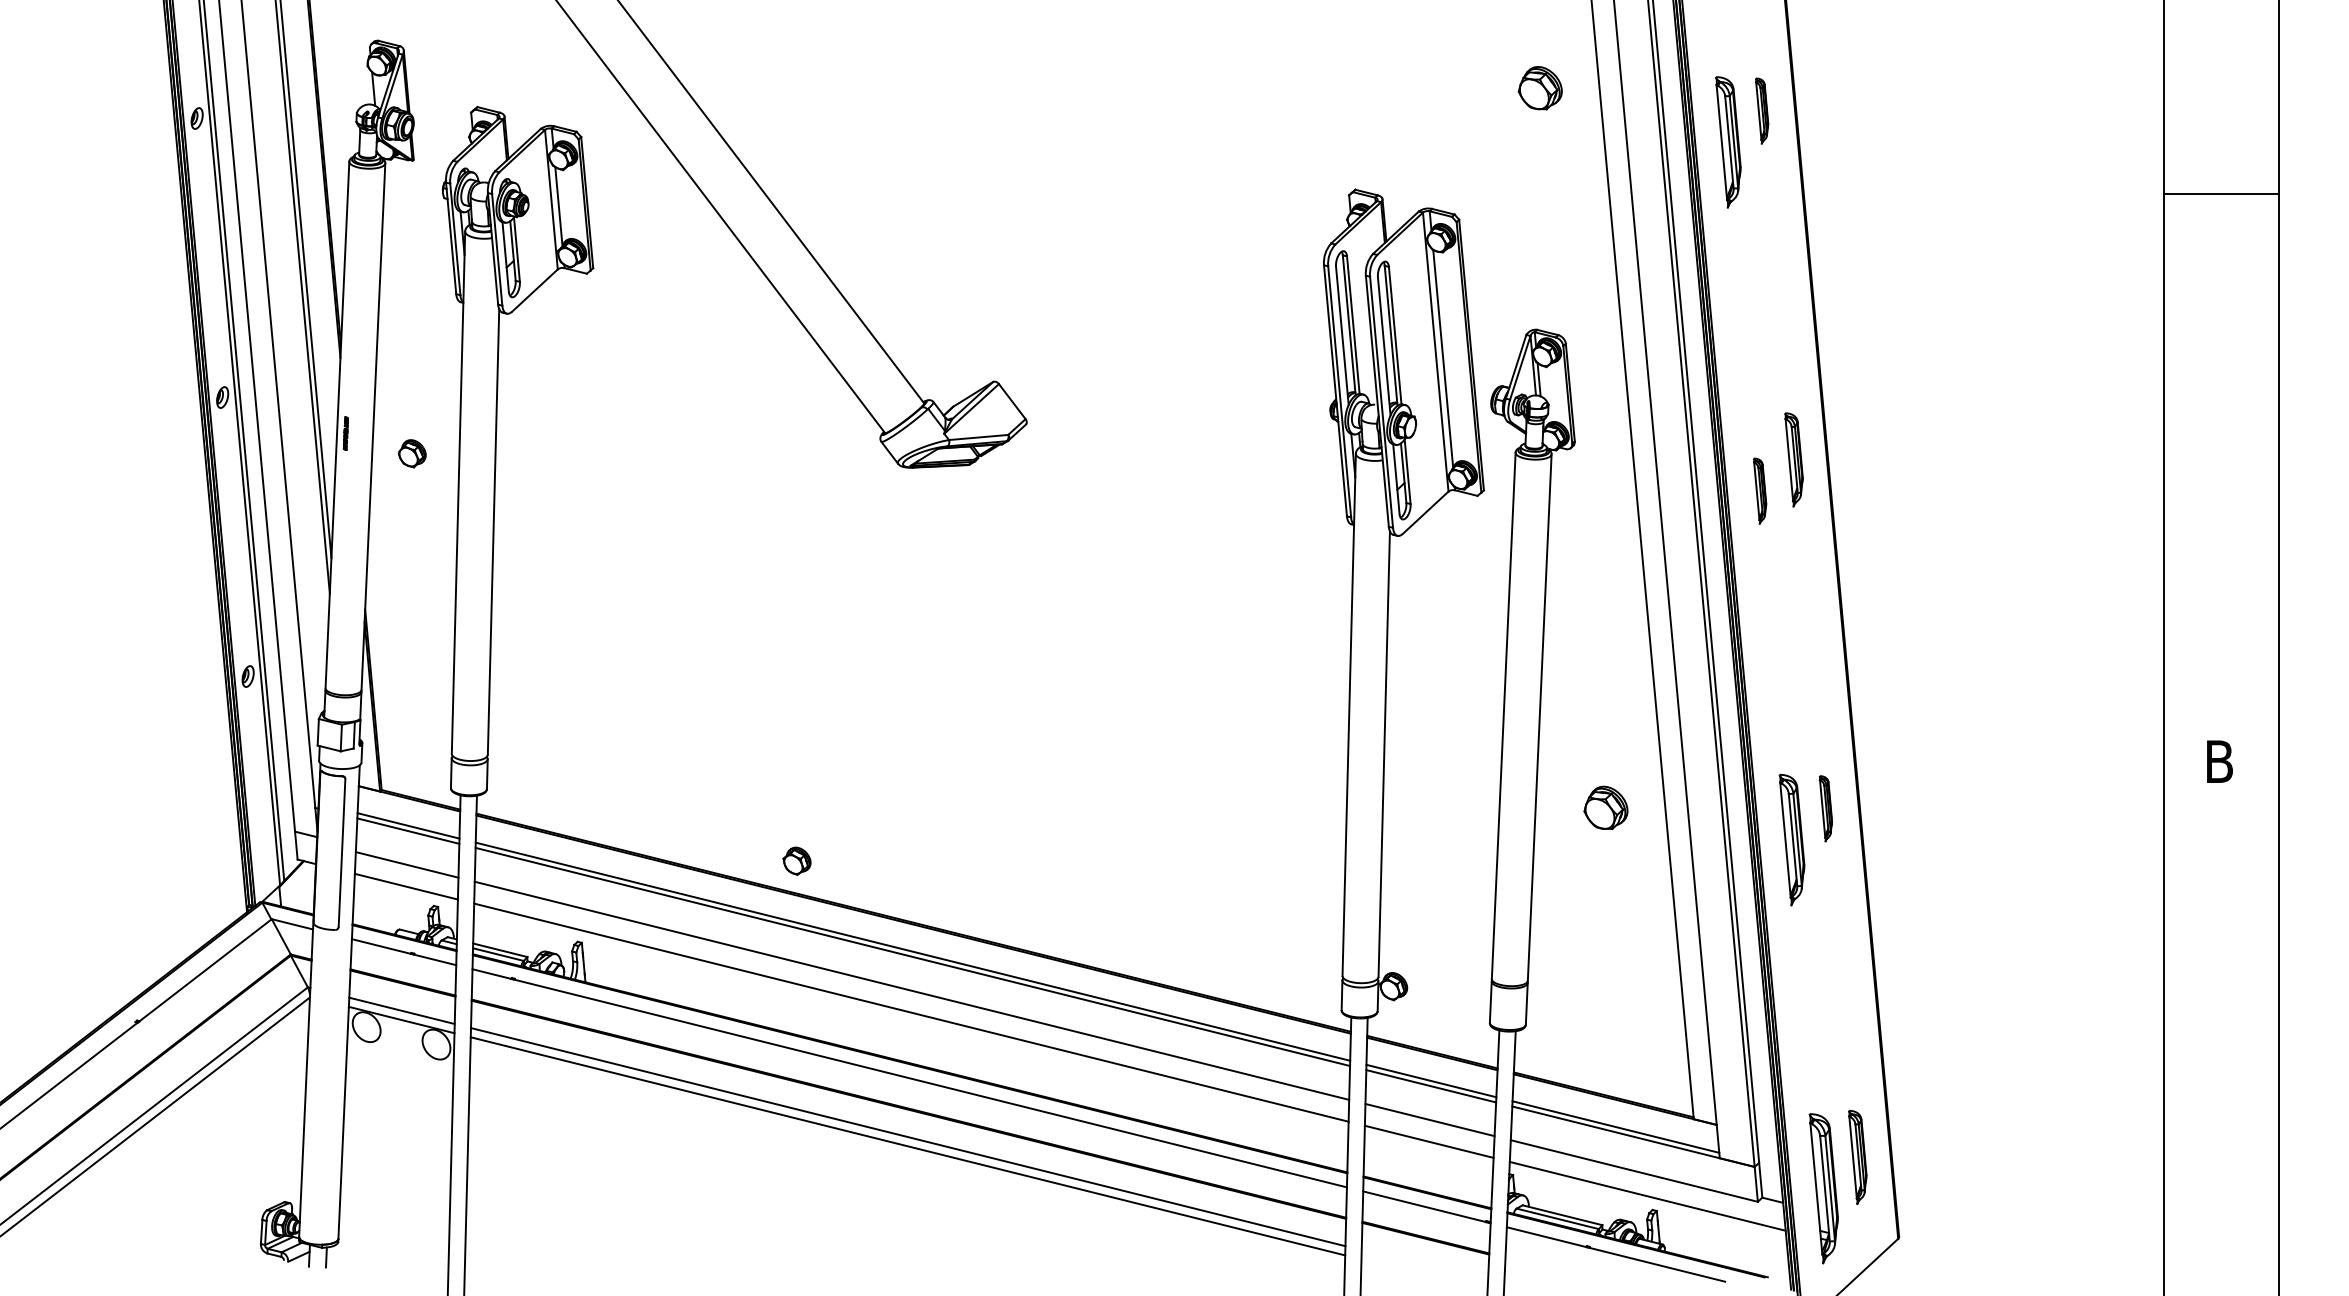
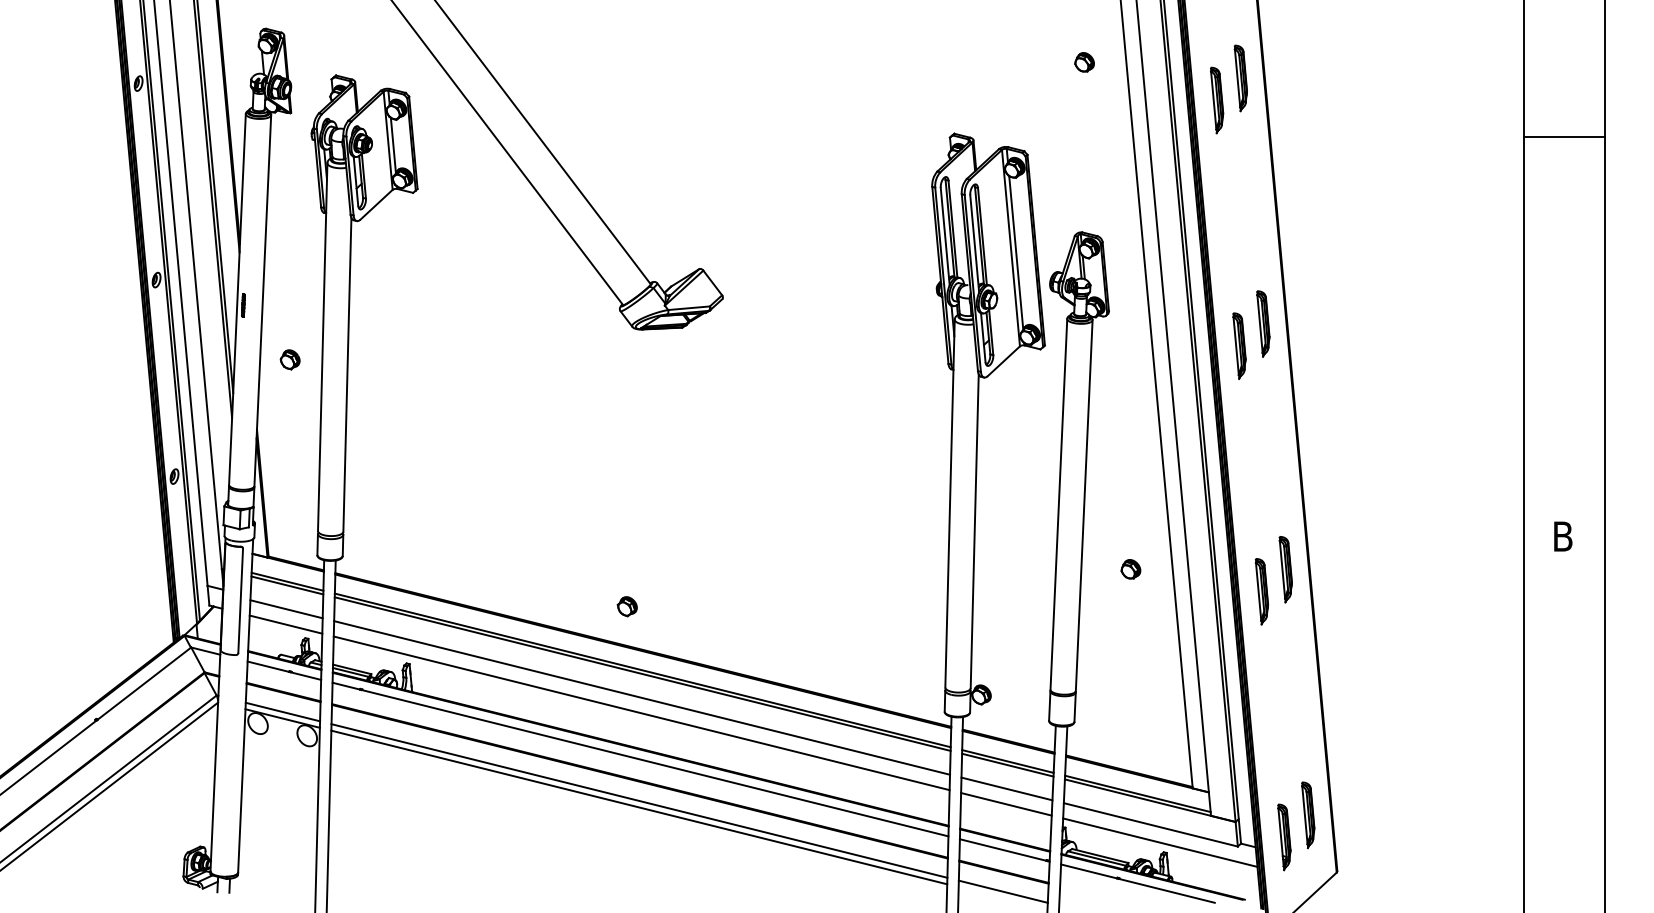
part: (1539, 88) -> (1084, 62), size x0.62
part: (1761, 110) -> (1240, 77), size x1.43
part: (1727, 142) -> (1216, 100), size x0.71
part: (411, 453) -> (289, 359), moved
part: (1759, 490) -> (1239, 345), size x1.43
part: (1605, 808) -> (1130, 569), size x0.62
part: (1825, 808) -> (1285, 569), size x1.43
part: (1791, 839) -> (1261, 591), size x0.71
part: (796, 860) -> (626, 606), moved
part: (1823, 1188) -> (1284, 837), size x0.62
line: (1424, 1265) -> (1003, 891), added

